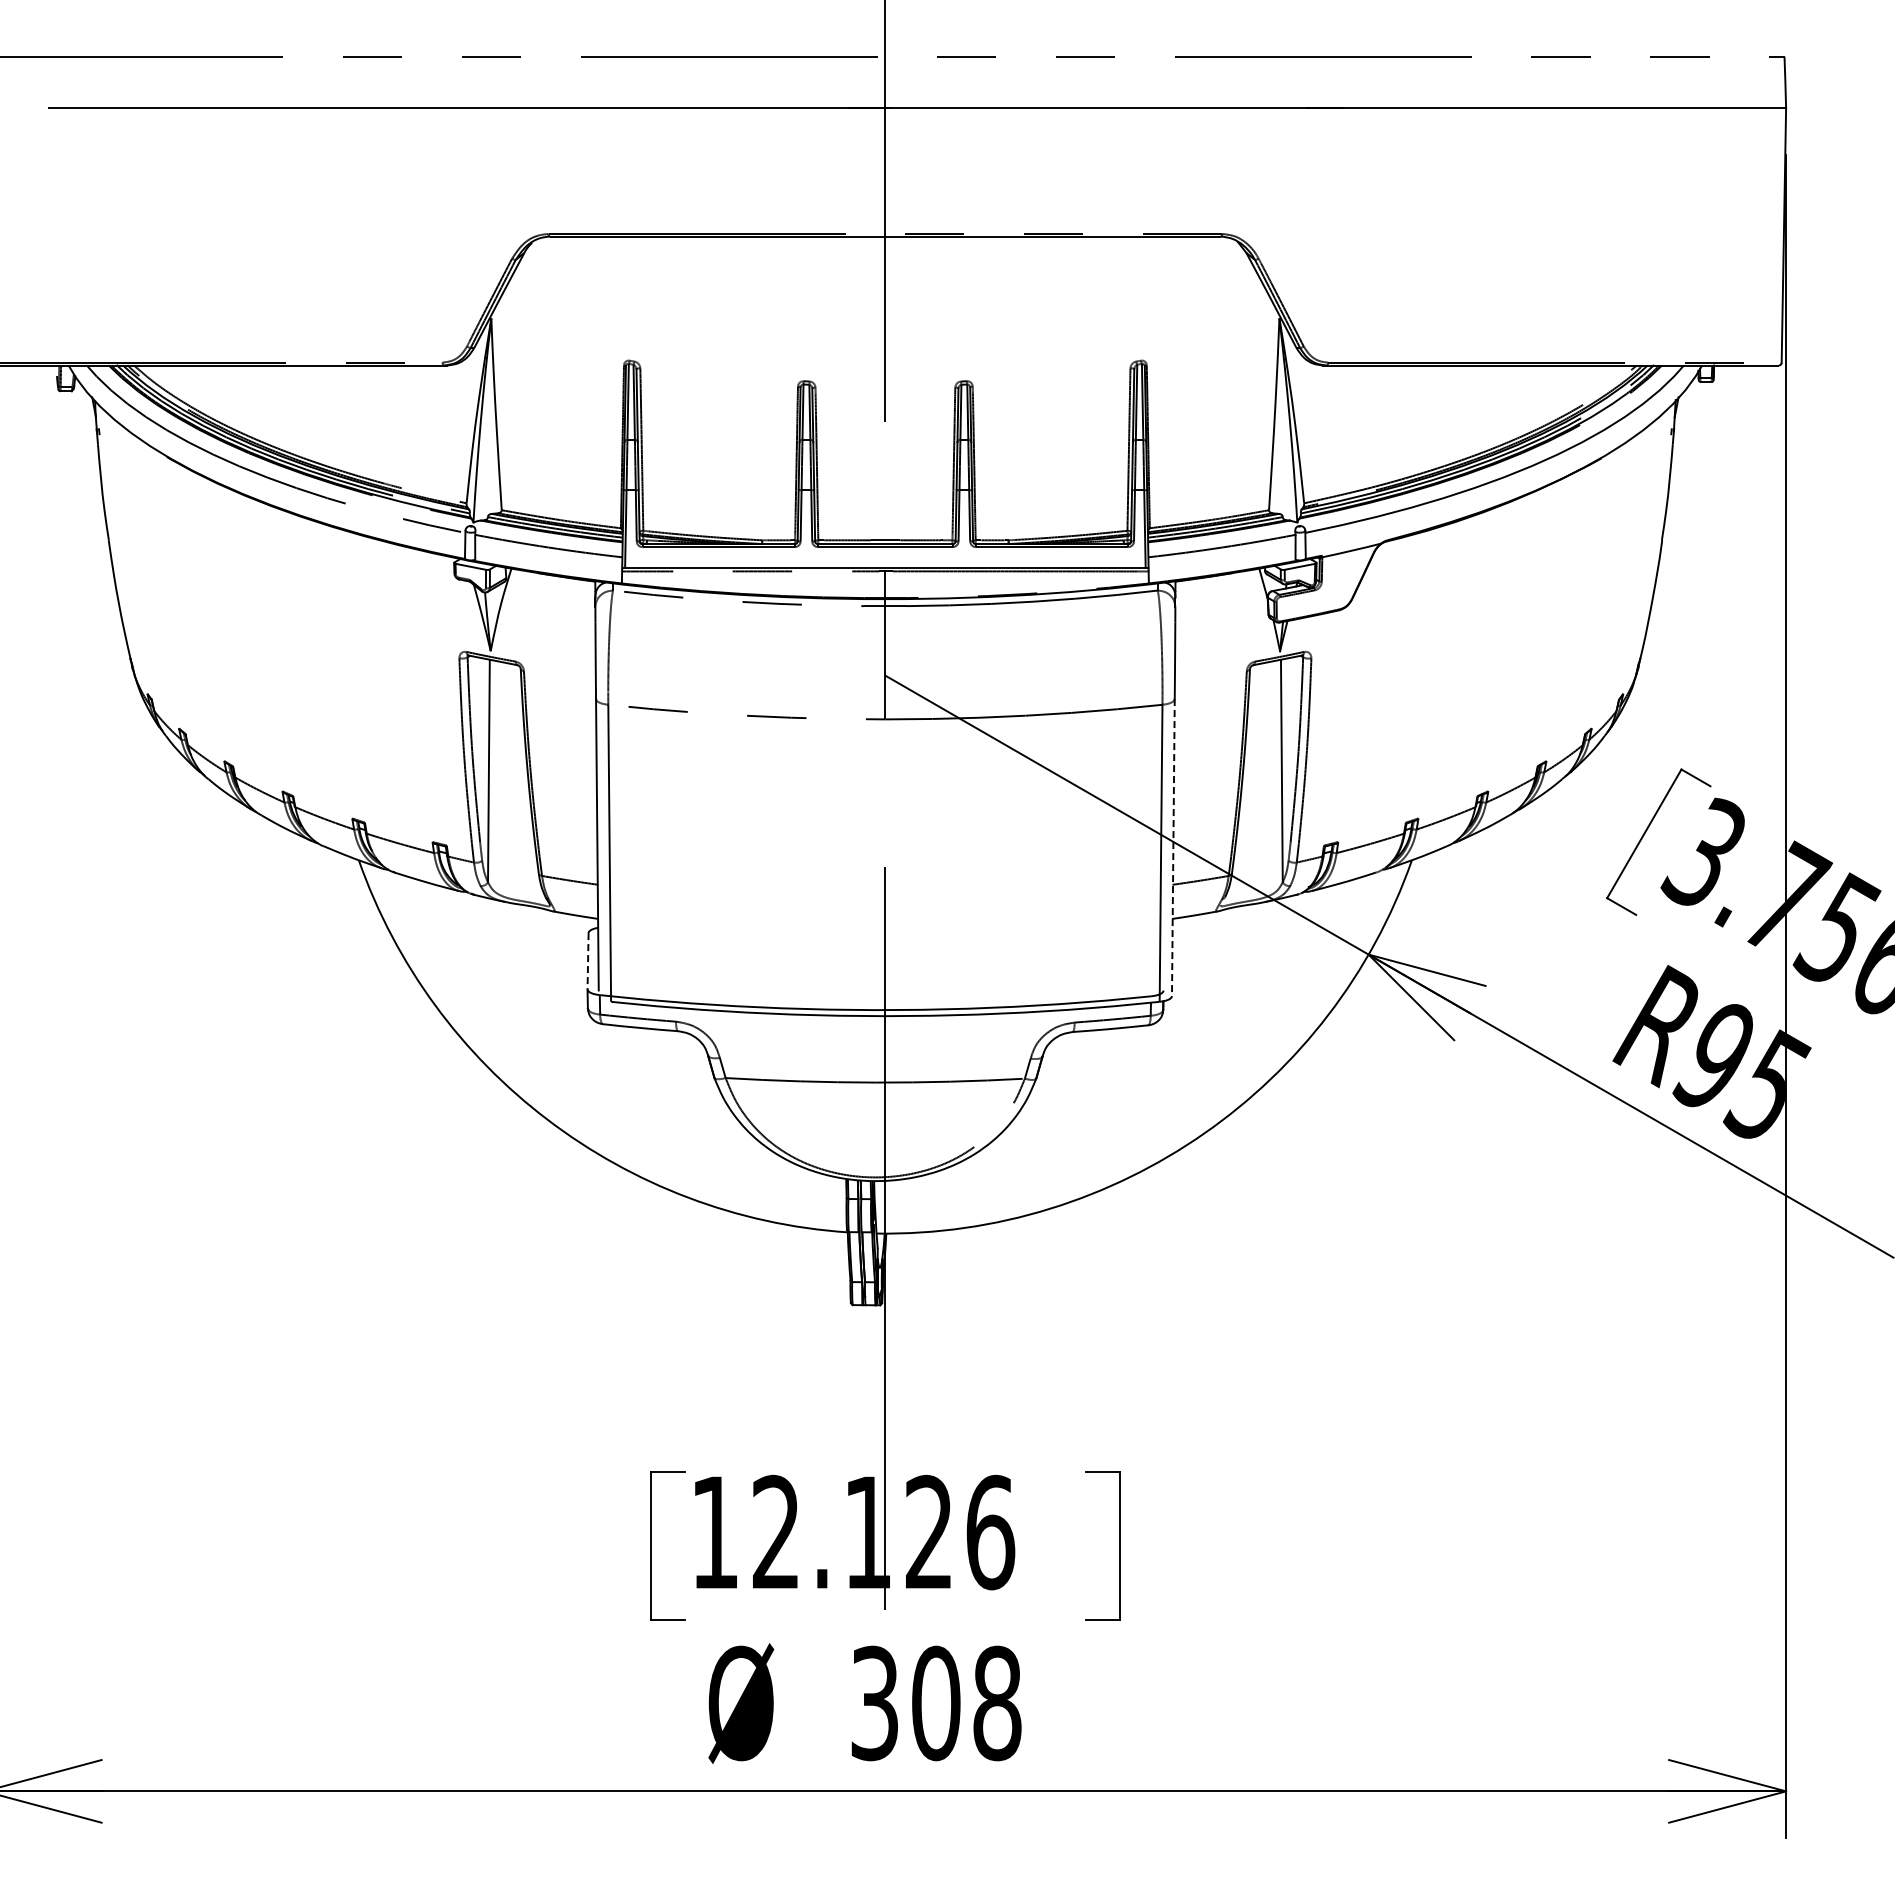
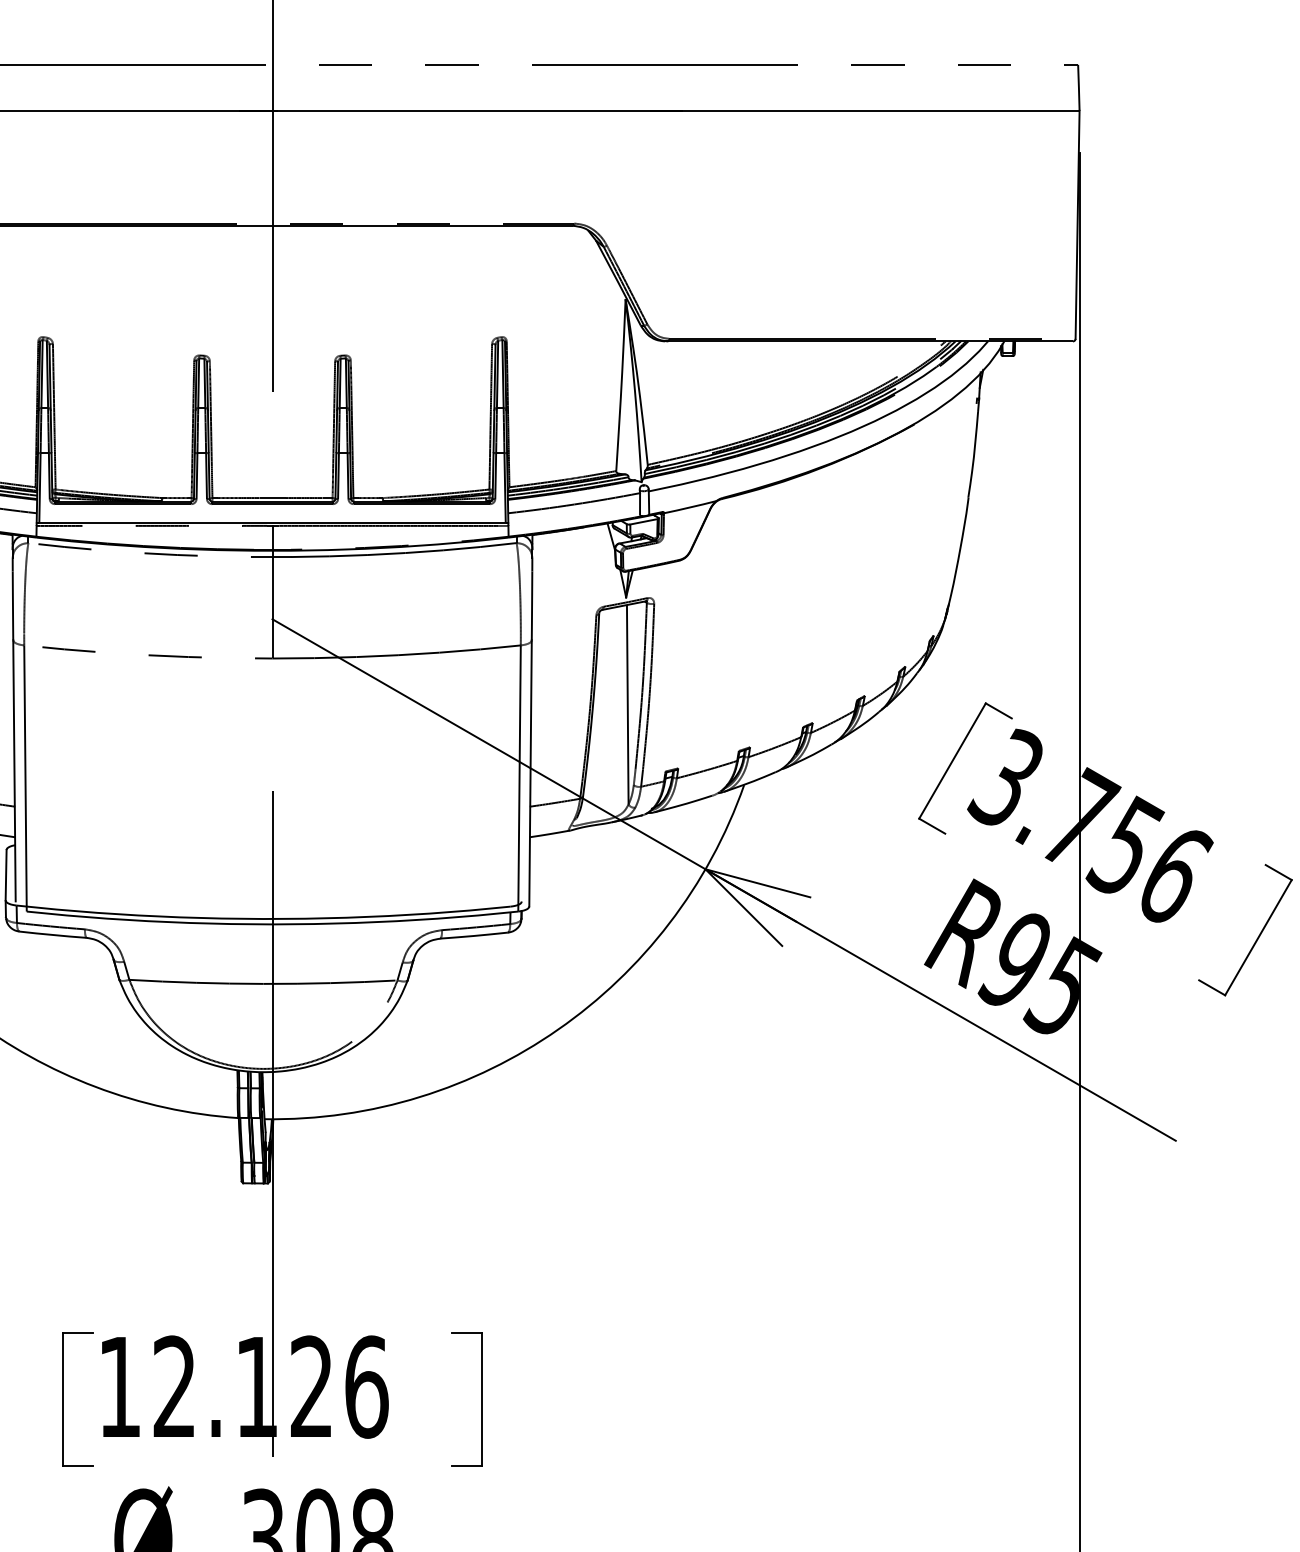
line: (1173, 847) -> (530, 773), dashed -> solid
line: (588, 961) -> (6, 875), dashed -> solid

